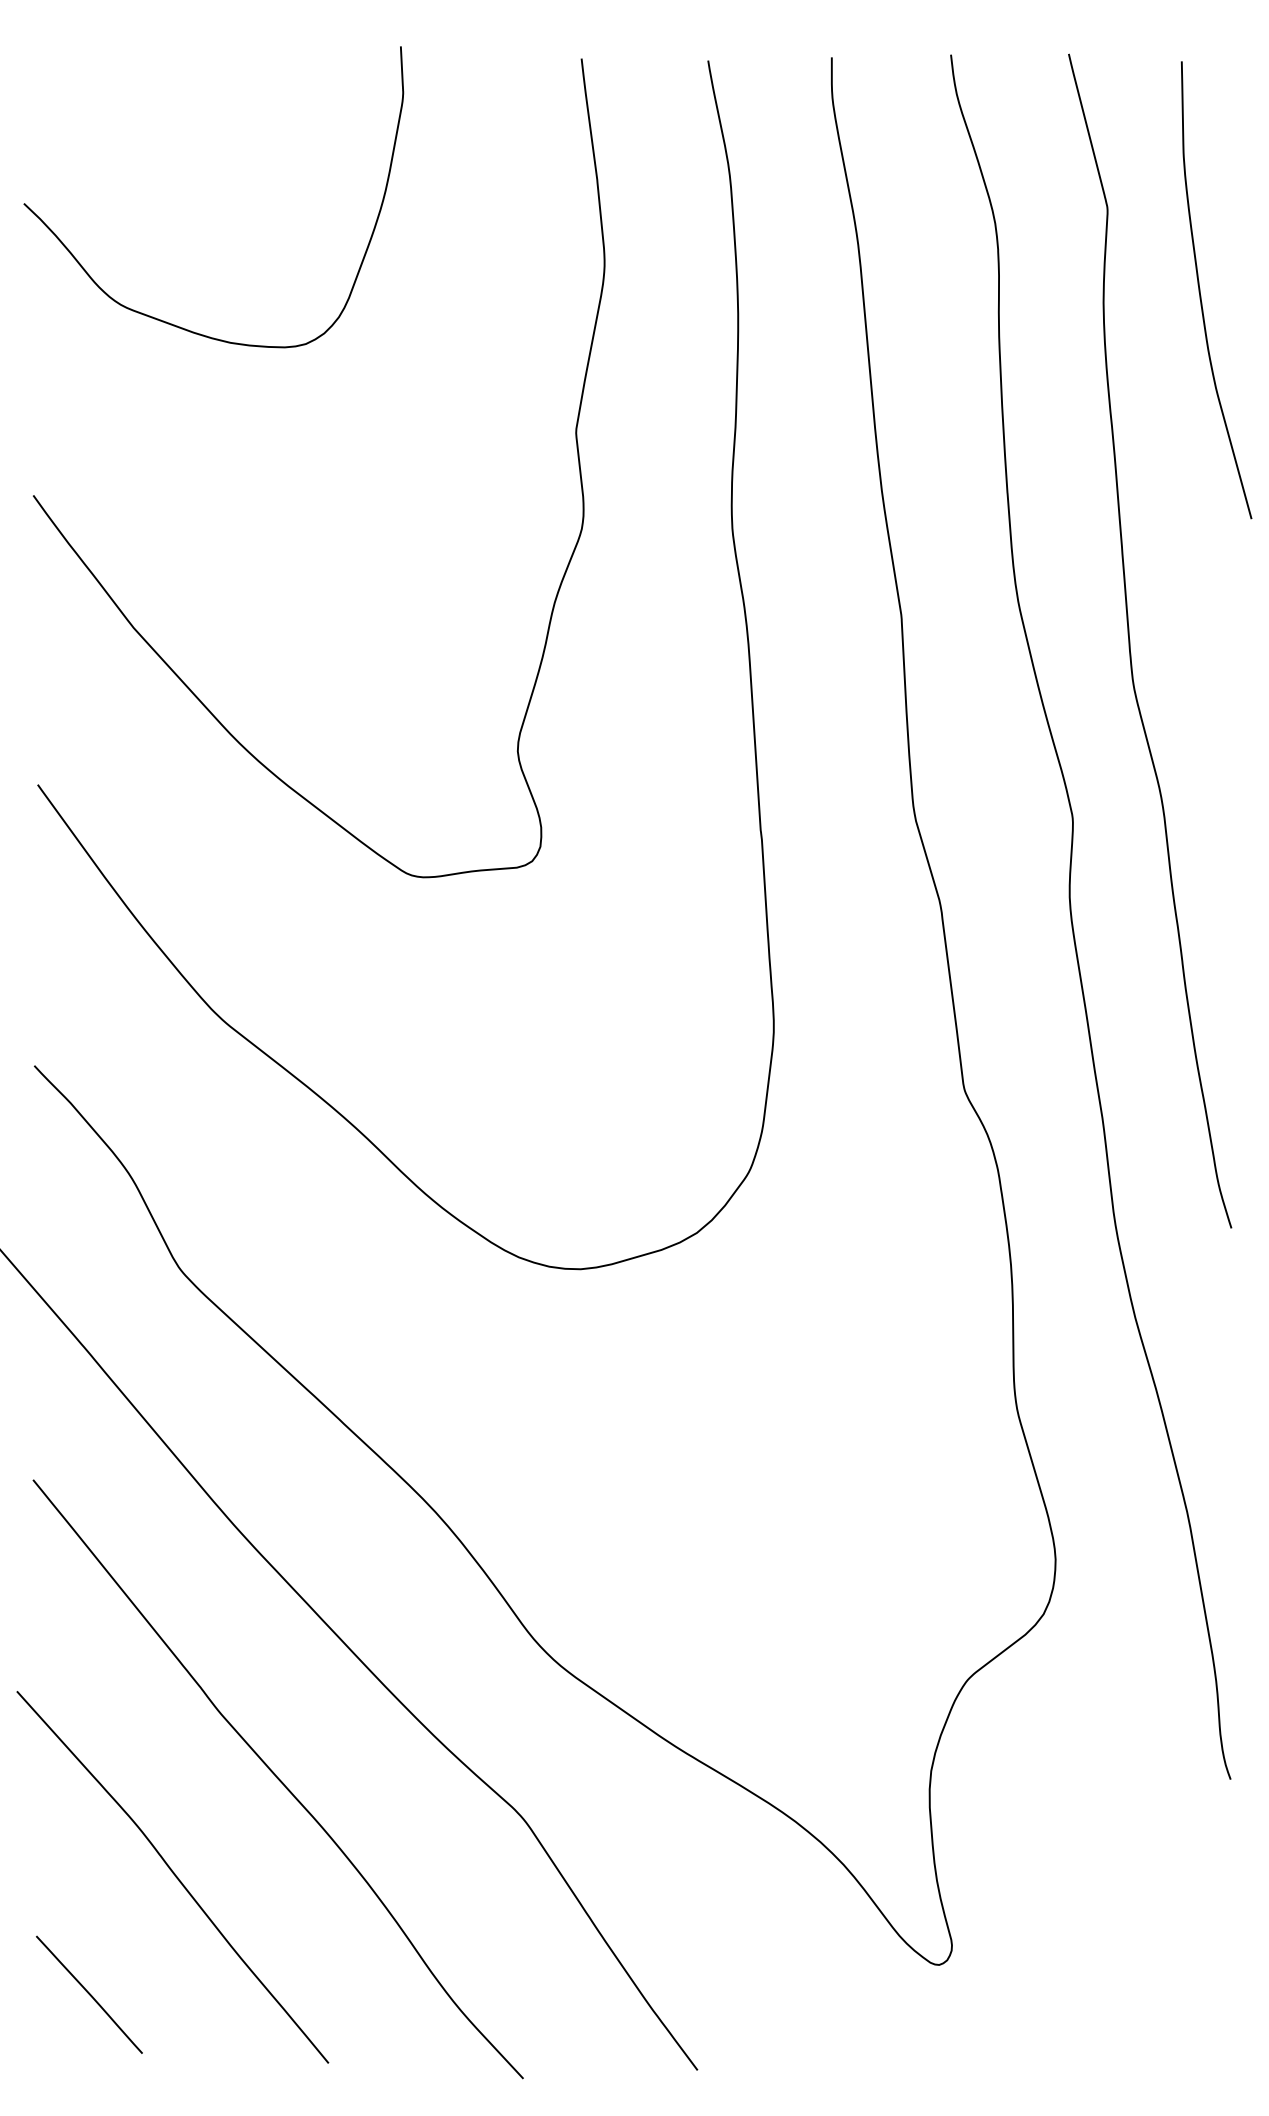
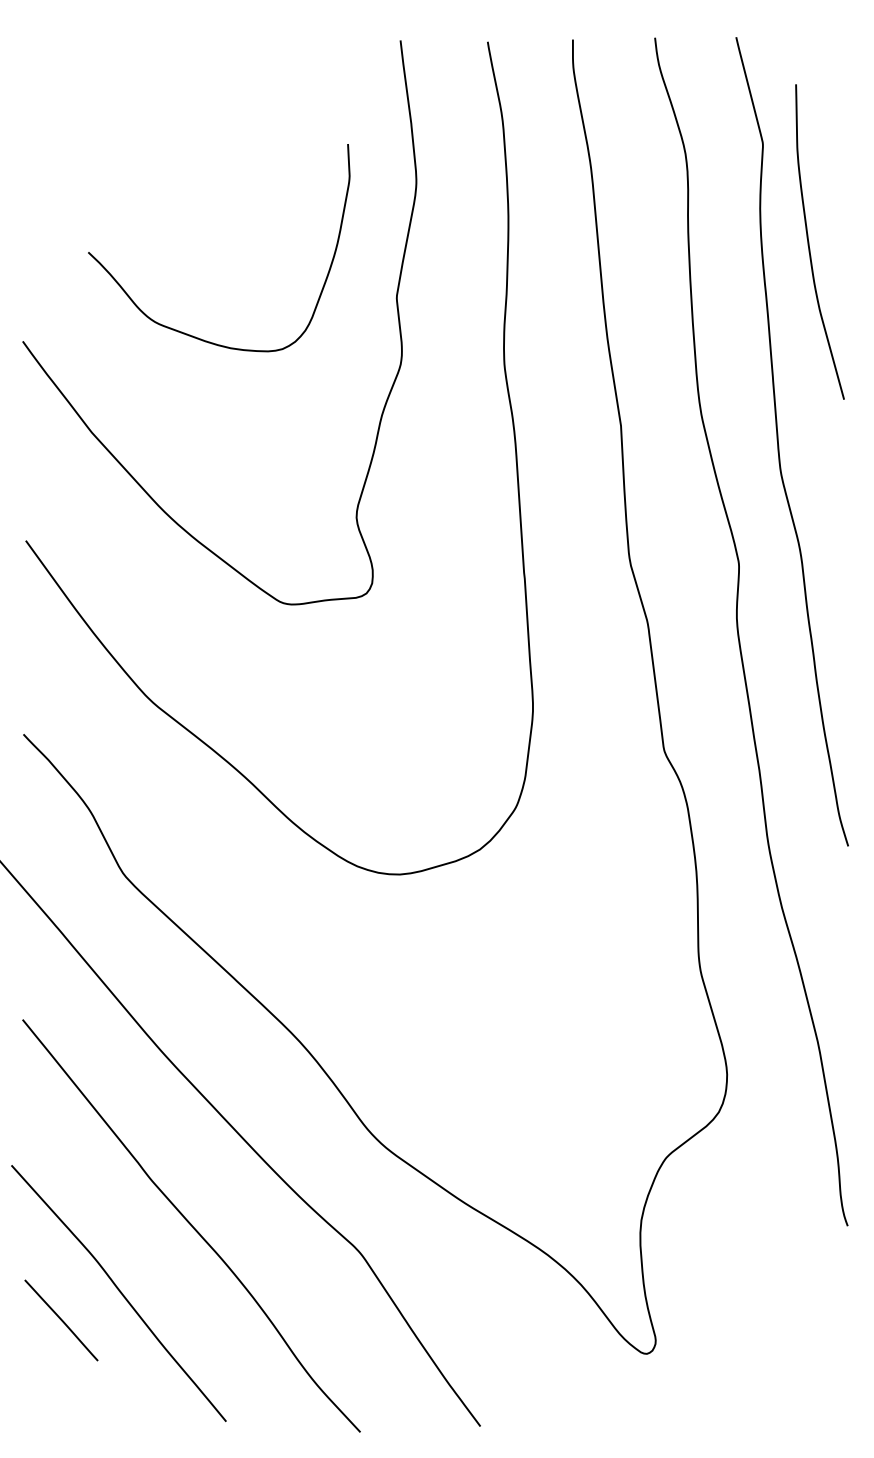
curve: (1201, 289) -> (809, 241), moved
curve: (172, 322) -> (190, 334), moved
line: (89, 1994) -> (61, 1320), moved

